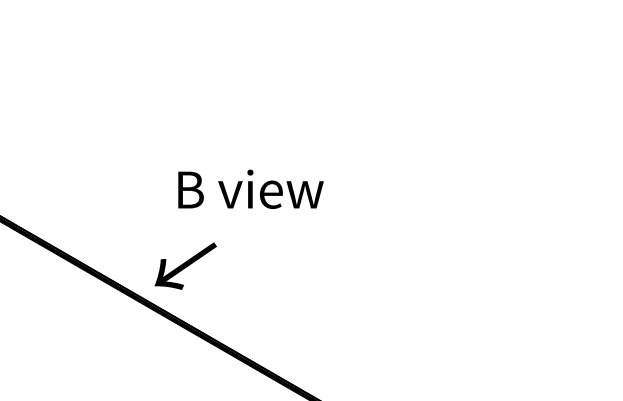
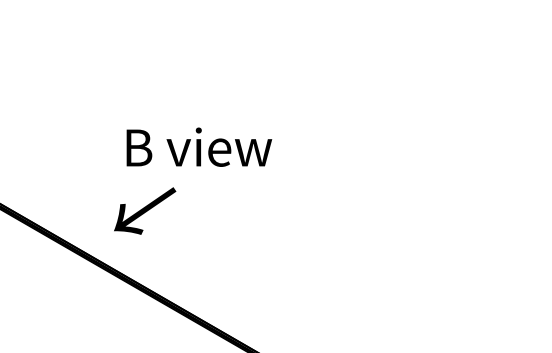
text: (185, 265) -> (144, 210), moved

